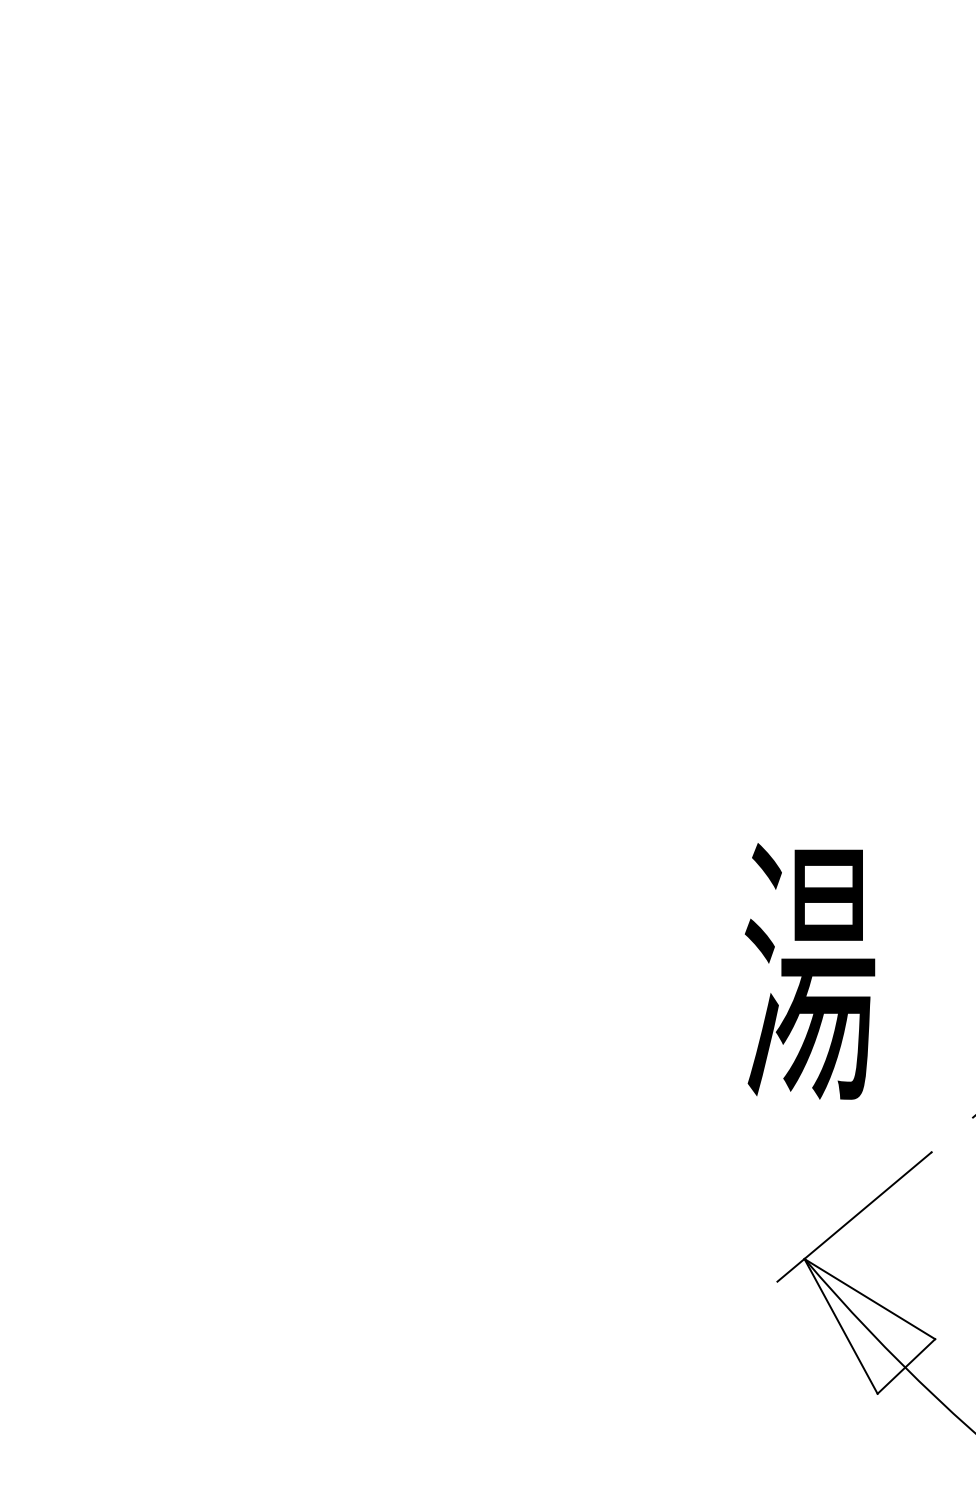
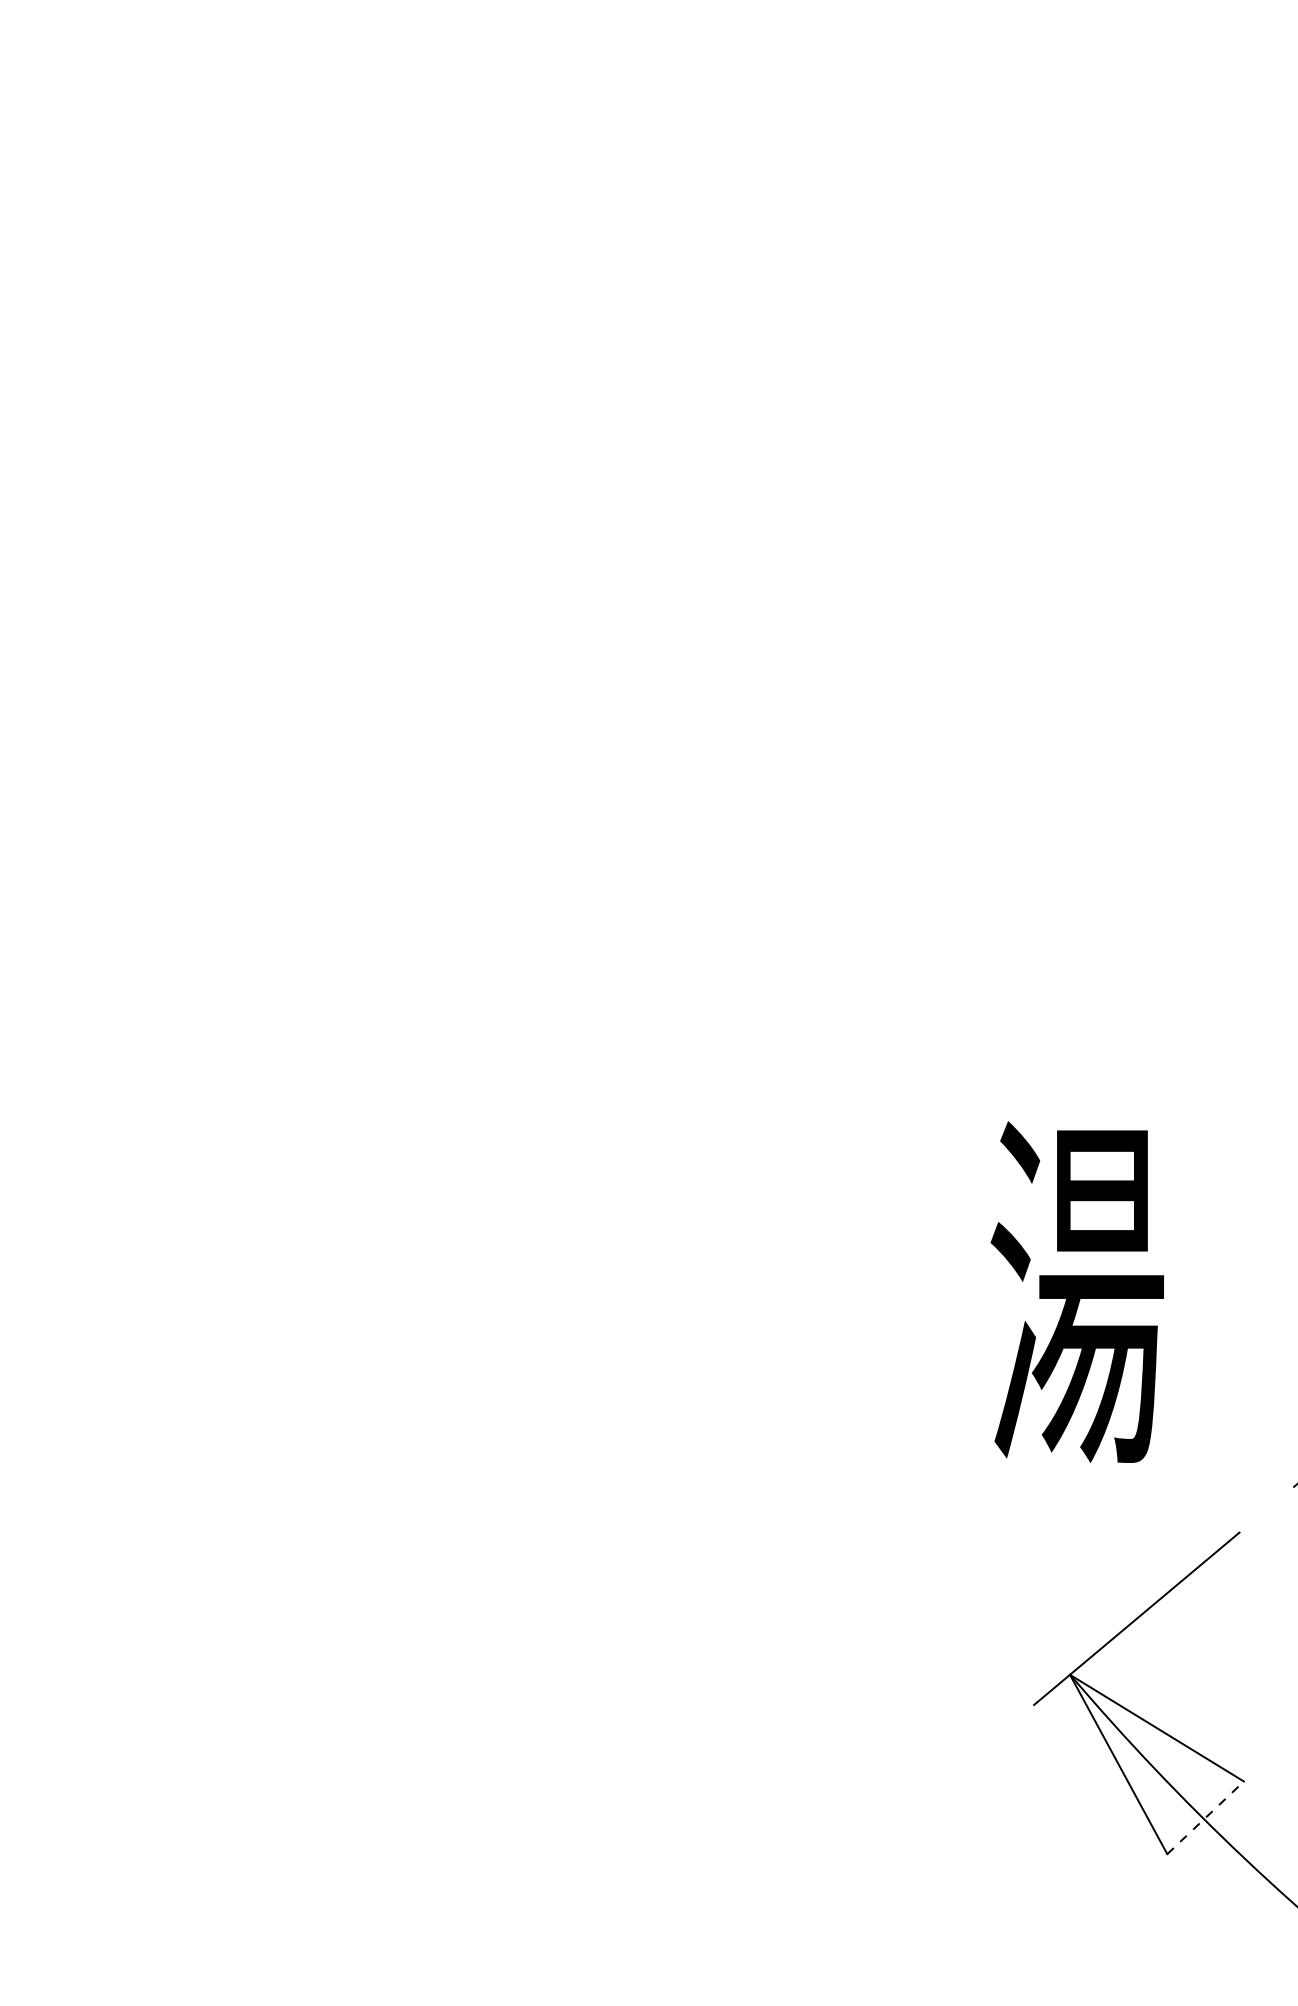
line: (906, 1366) -> (1205, 1817), solid -> dashed

